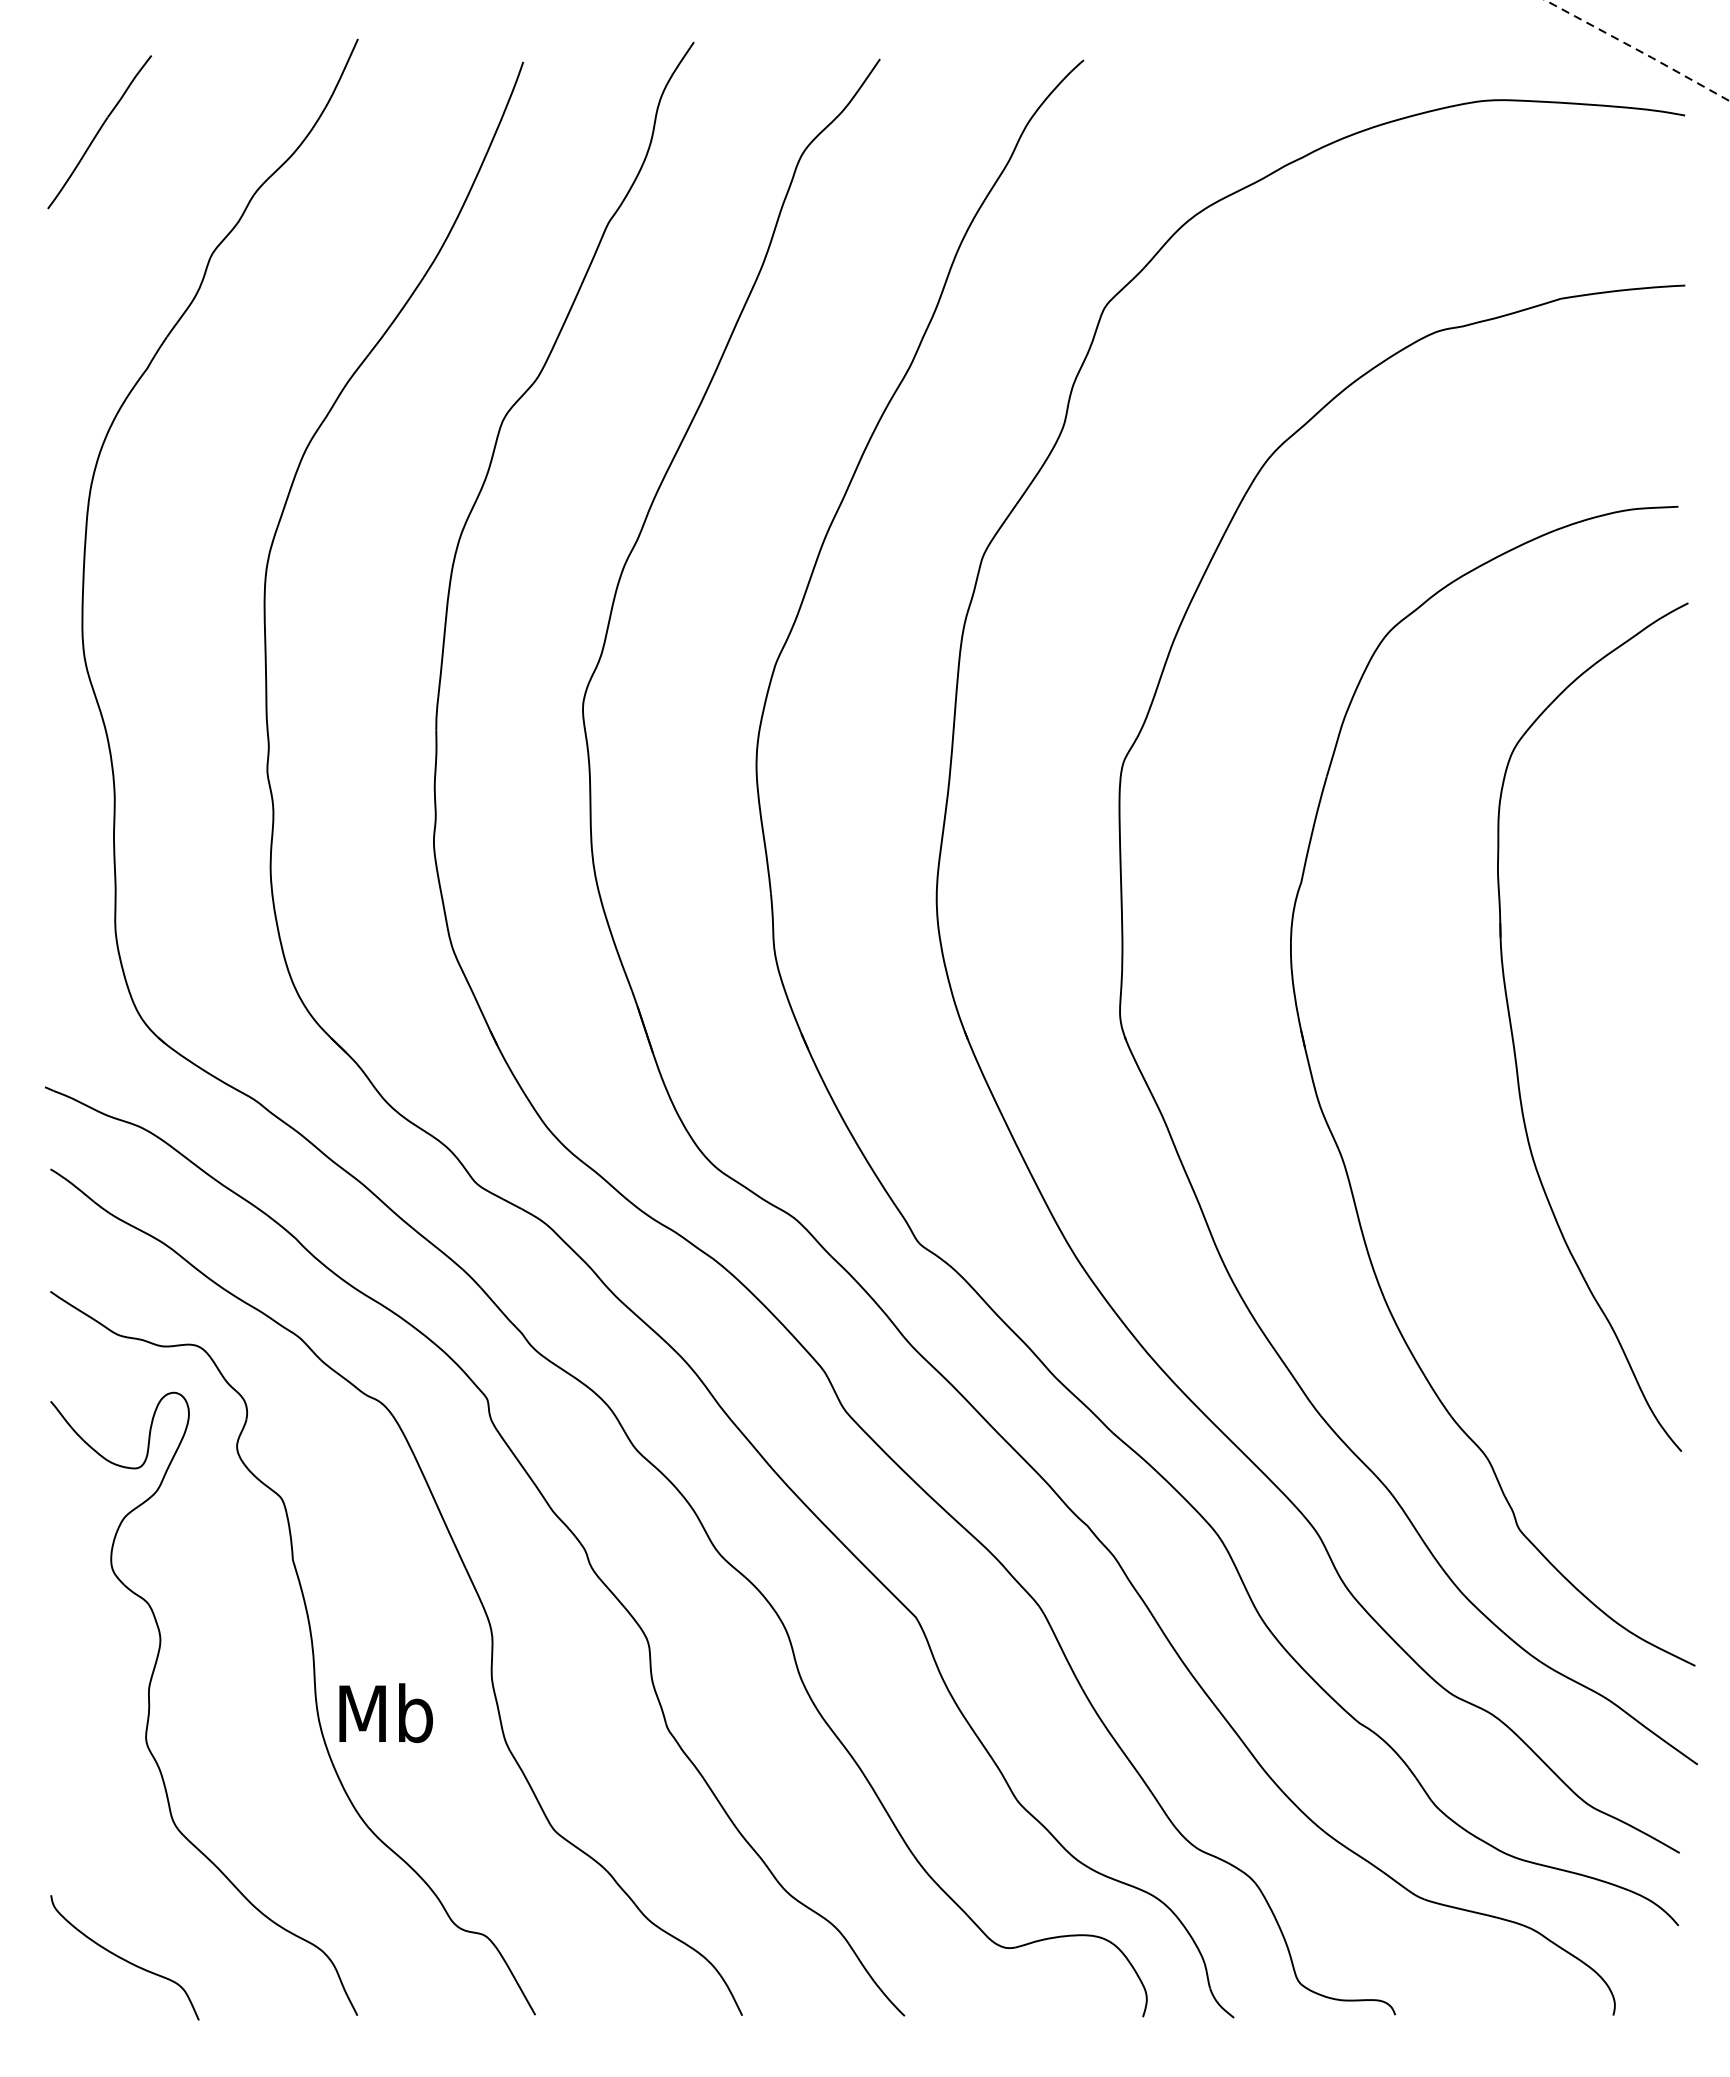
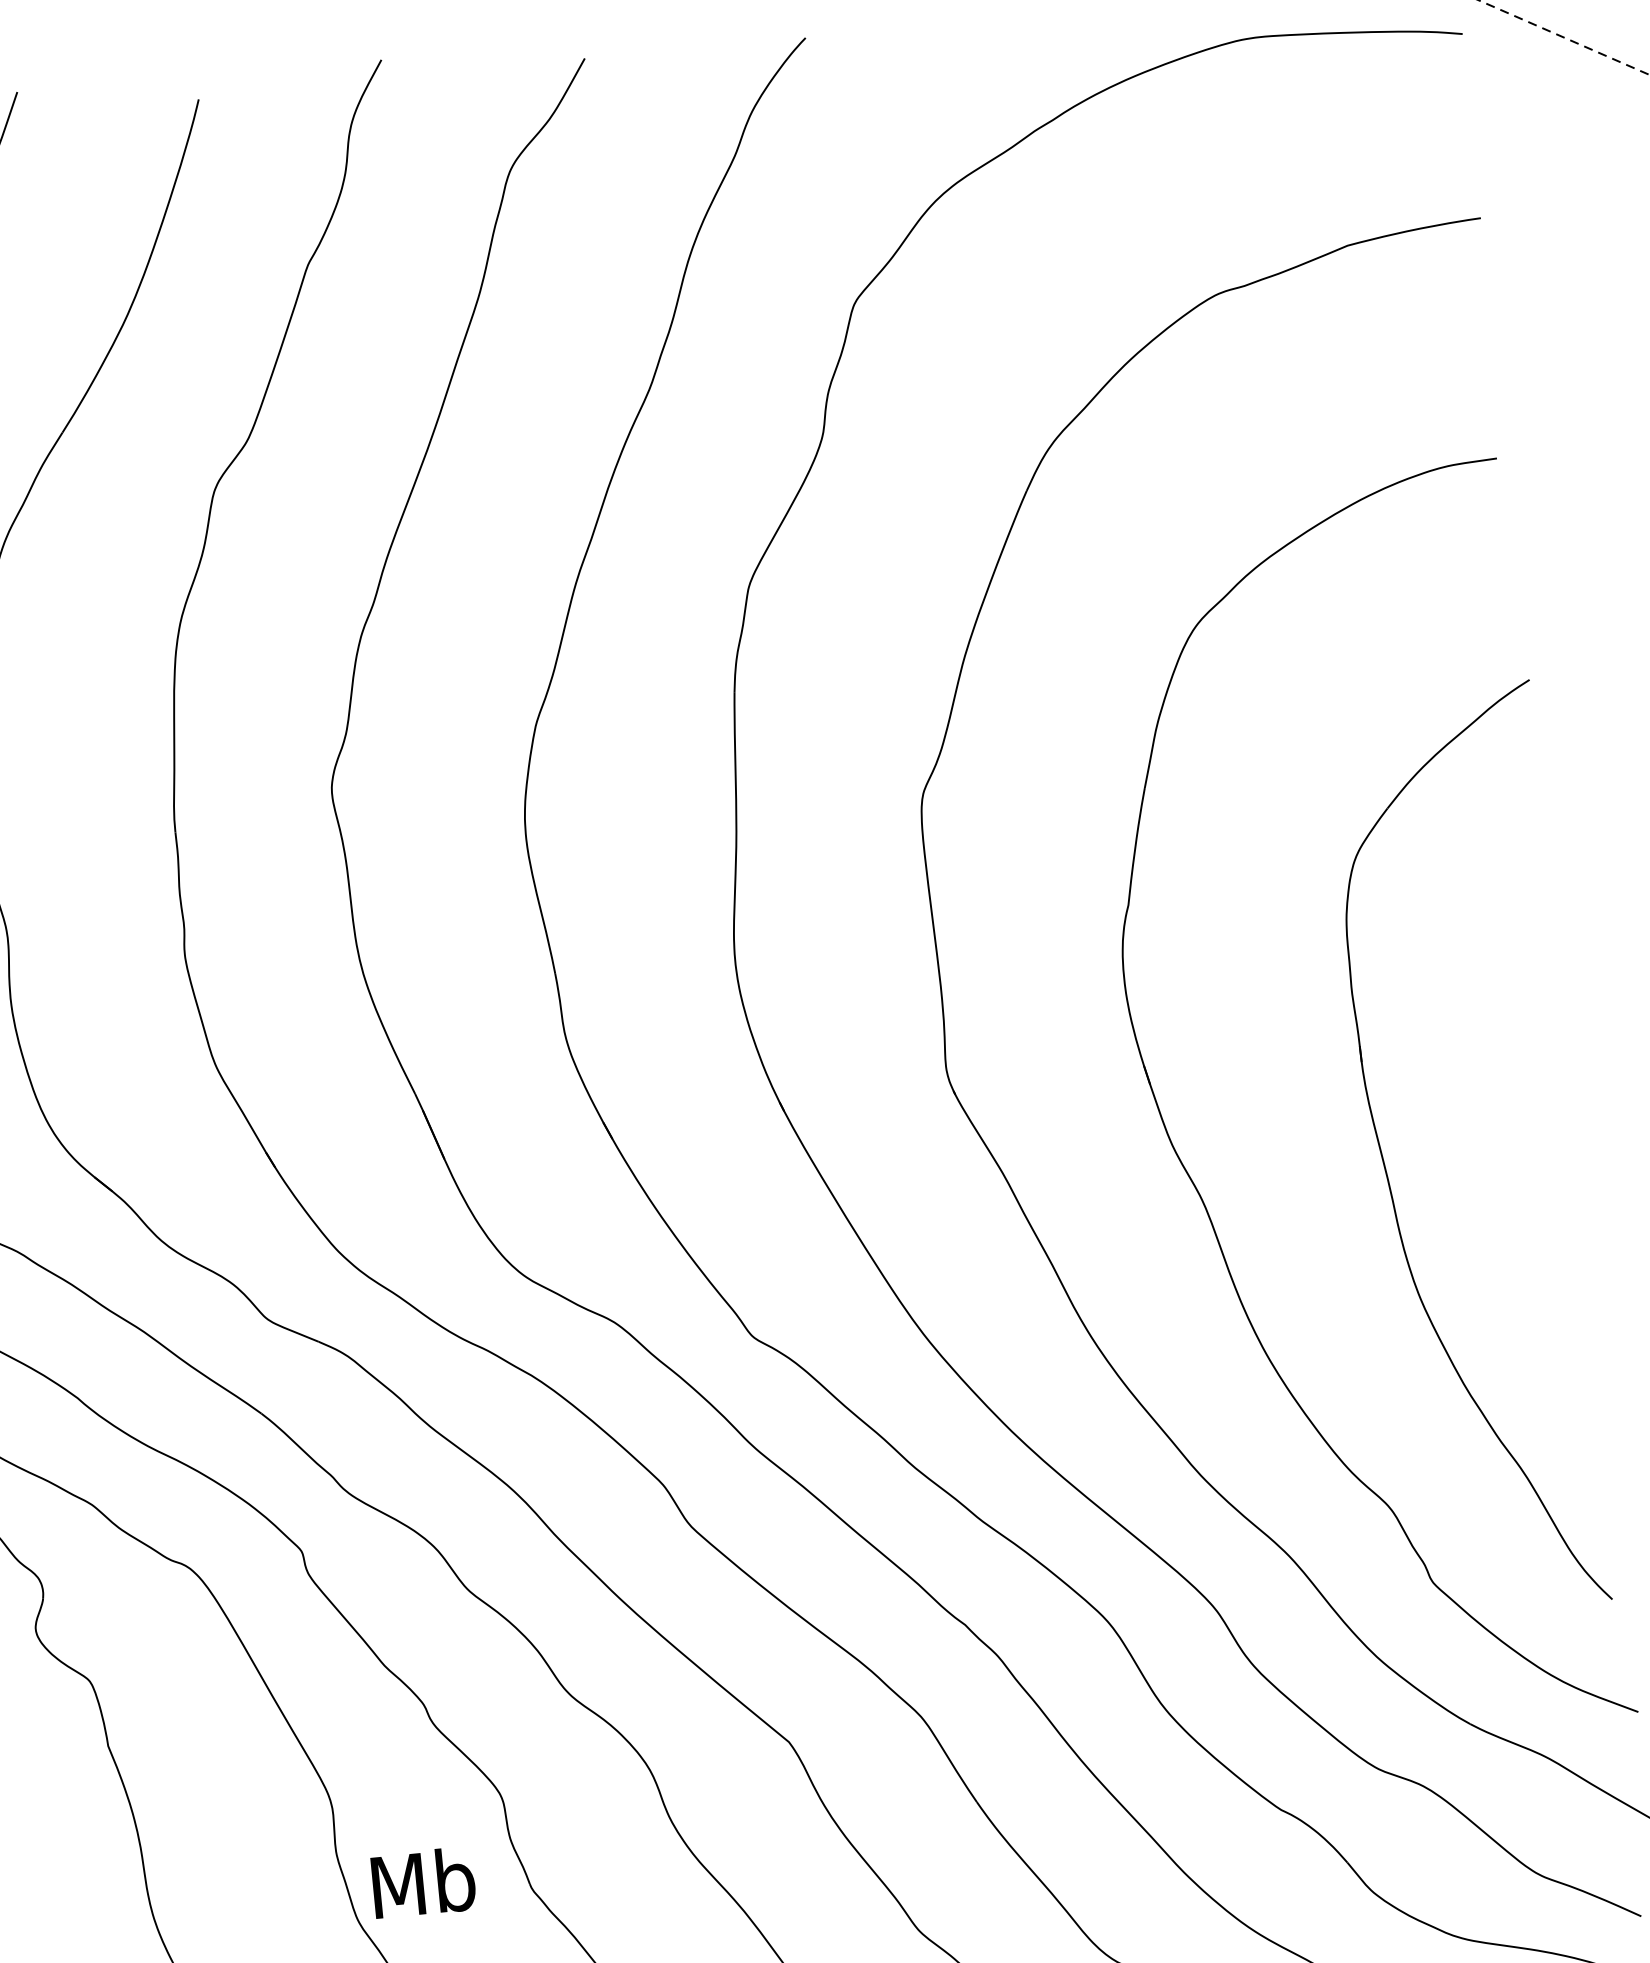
part: (1514, 1041) -> (1387, 1173), moved
text: (385, 1713) -> (423, 1883), moved

